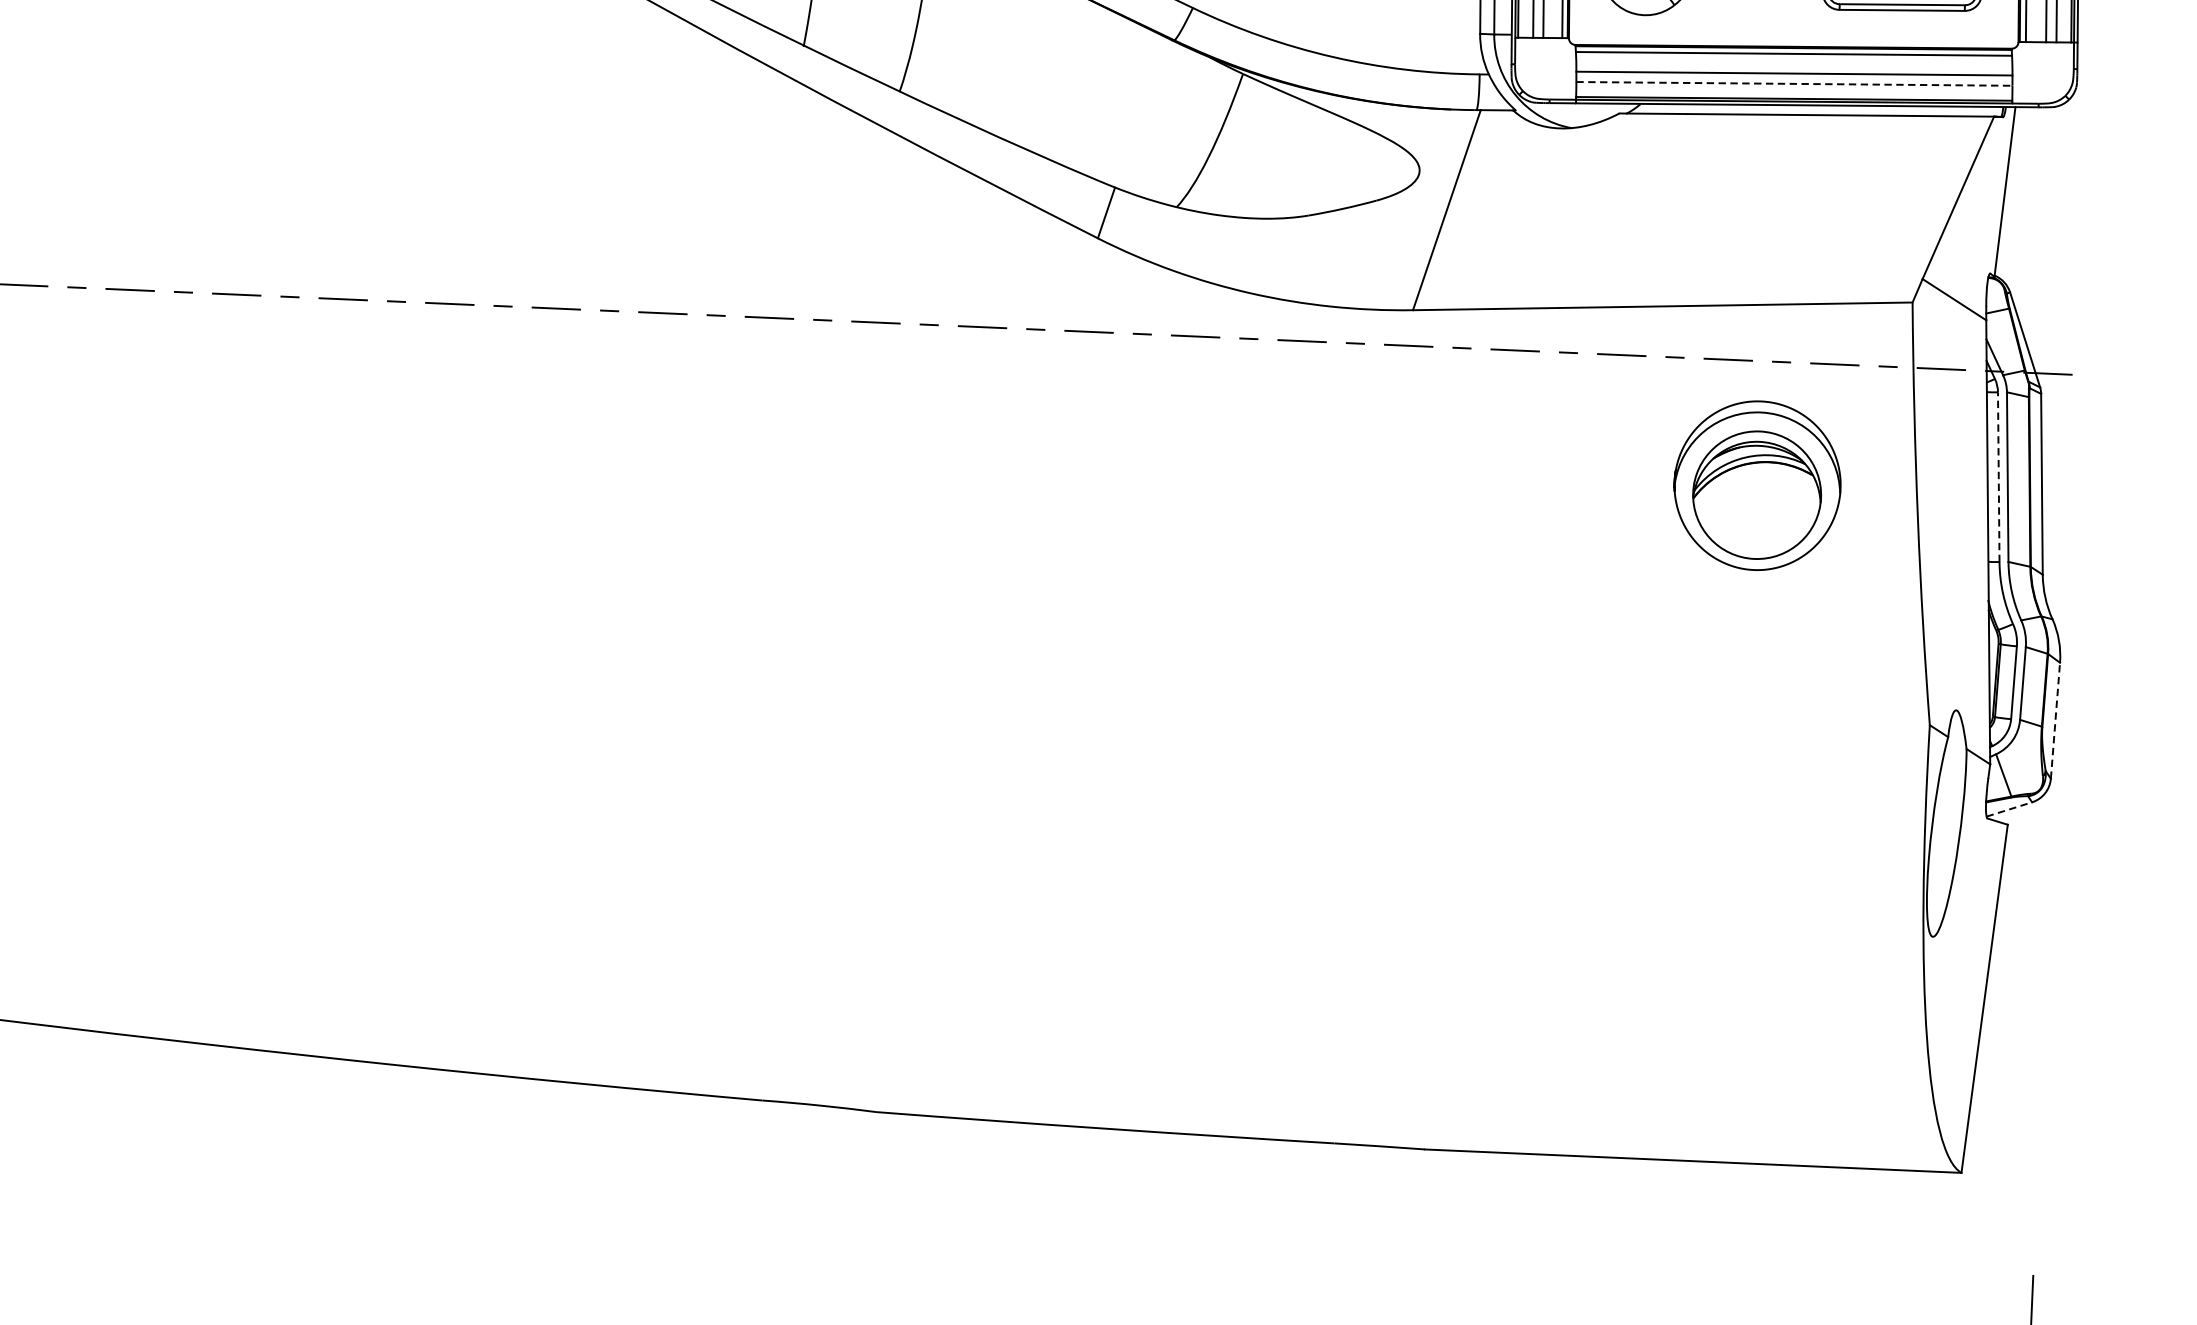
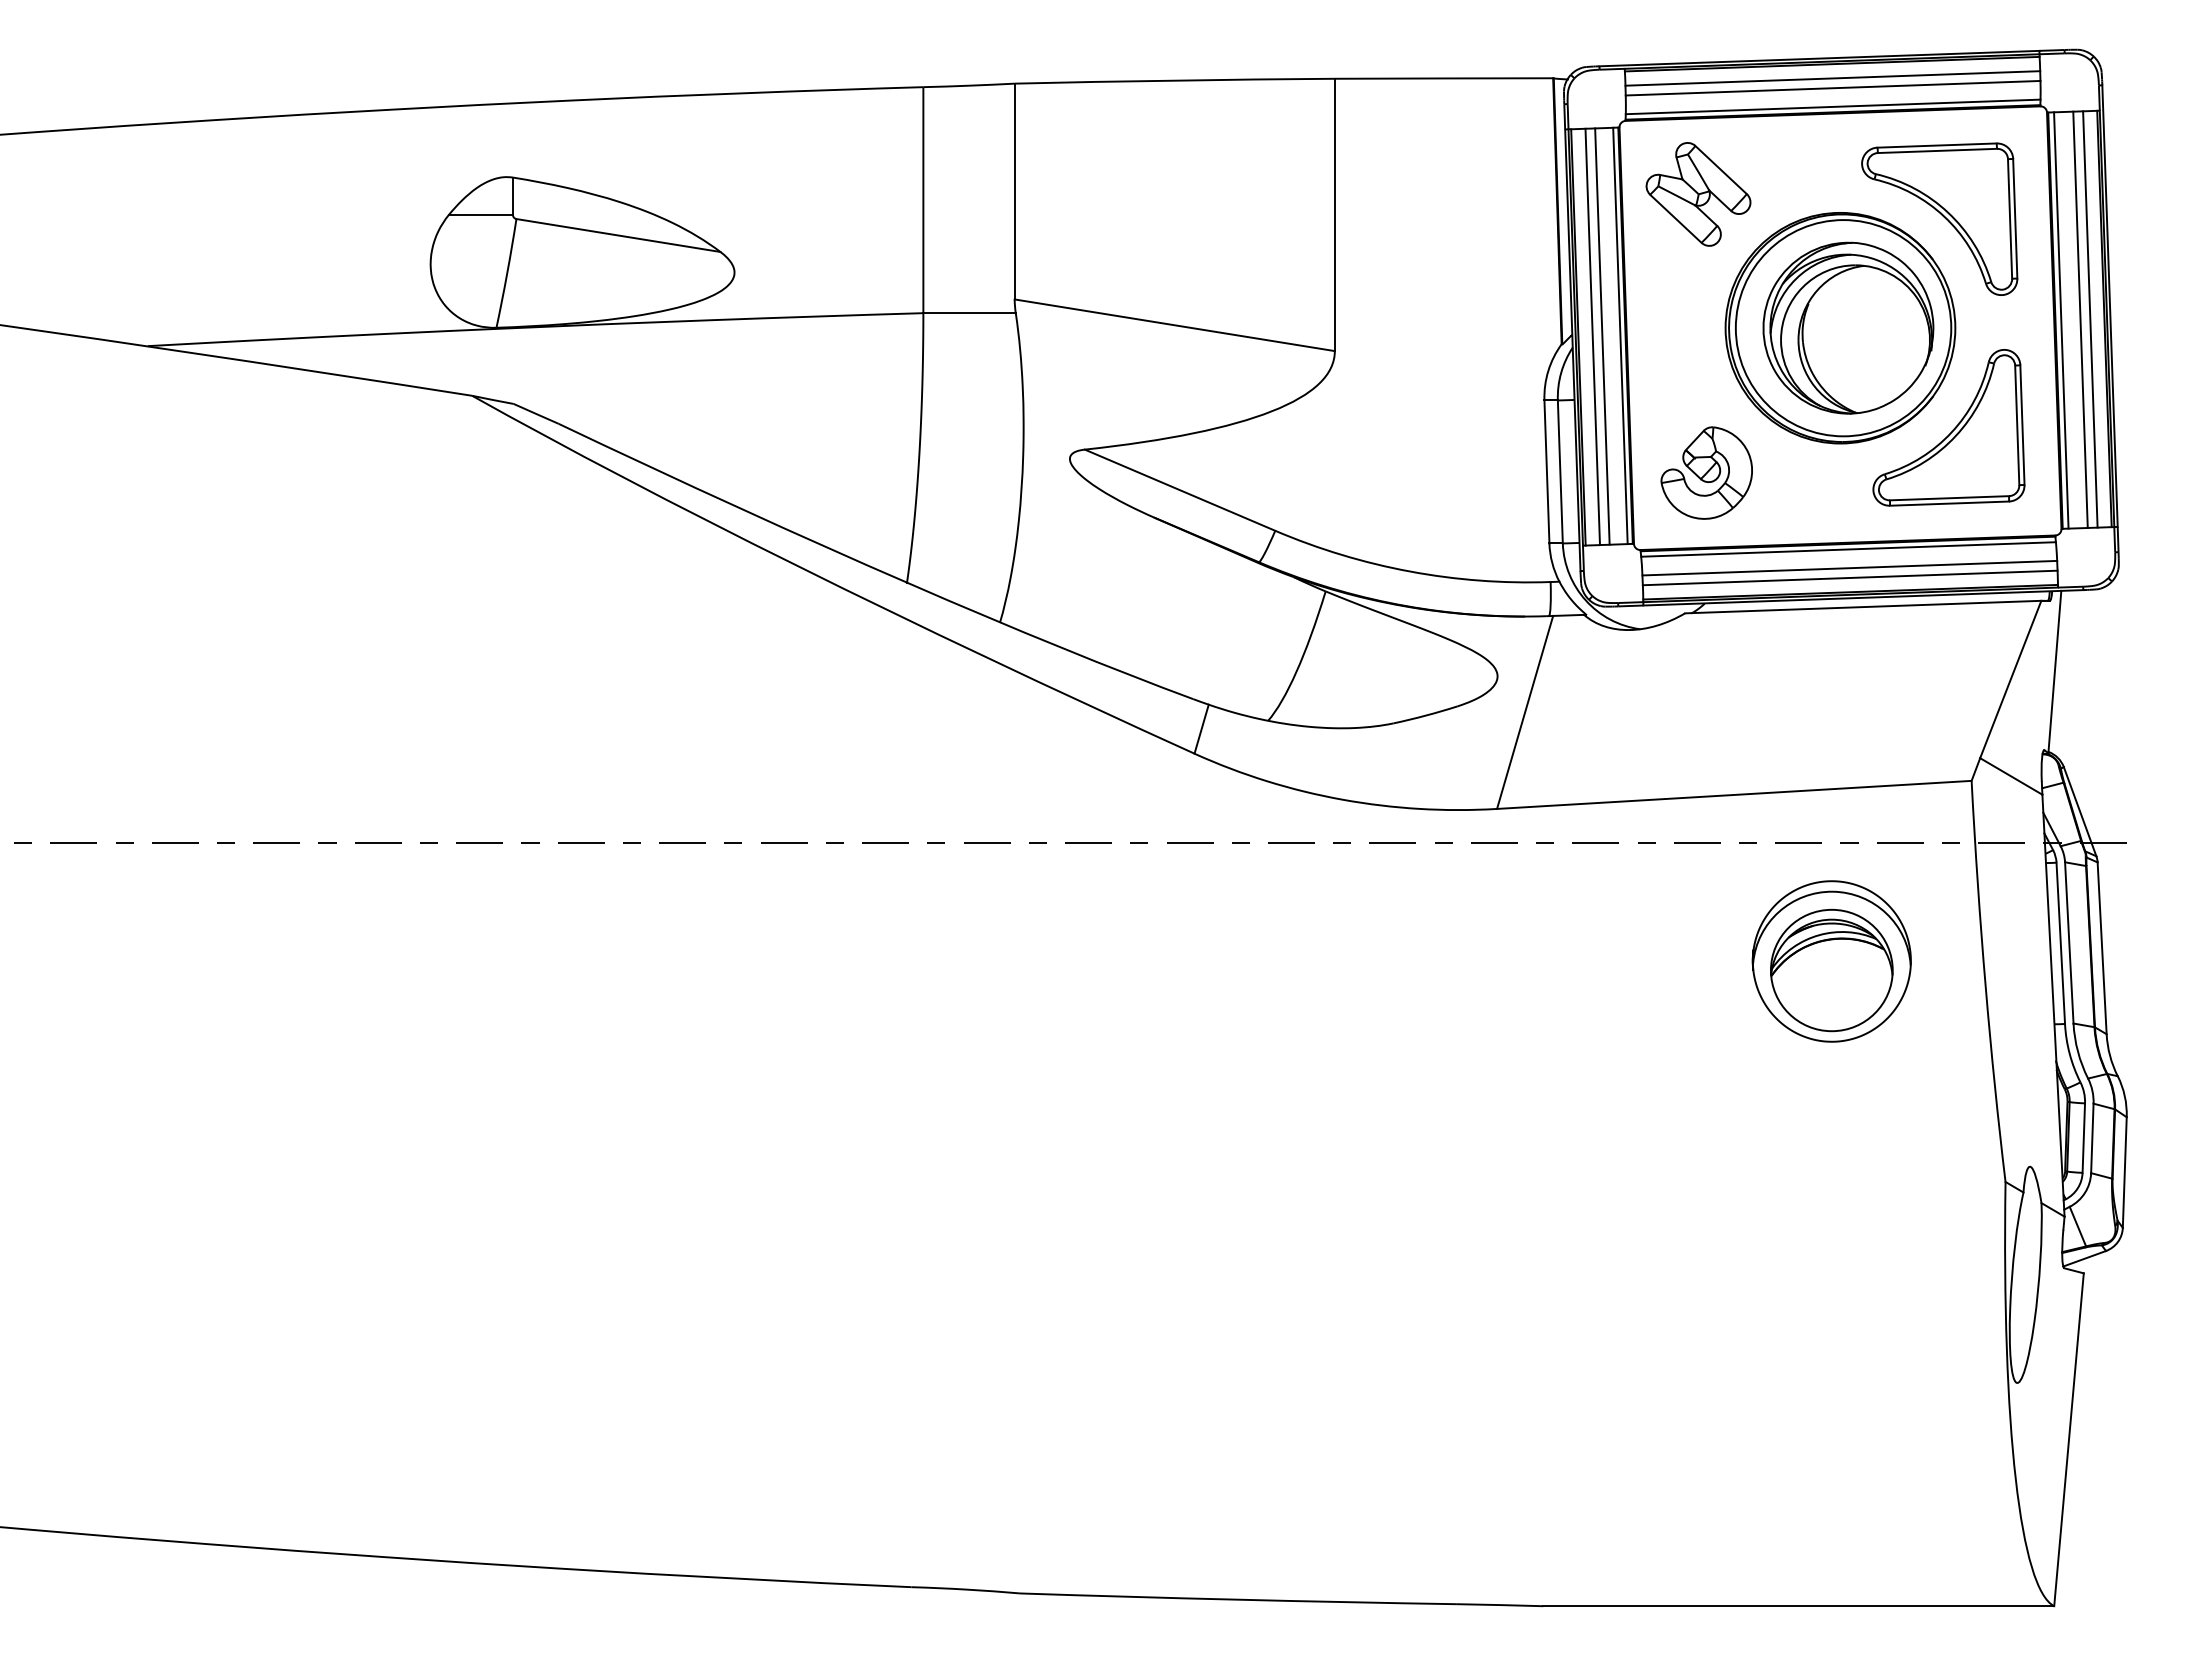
line: (1794, 83) -> (1850, 577), dashed -> solid
line: (1998, 477) -> (2060, 943), dashed -> solid
line: (2055, 720) -> (2124, 1172), dashed -> solid
line: (2009, 809) -> (2084, 1258), dashed -> solid

